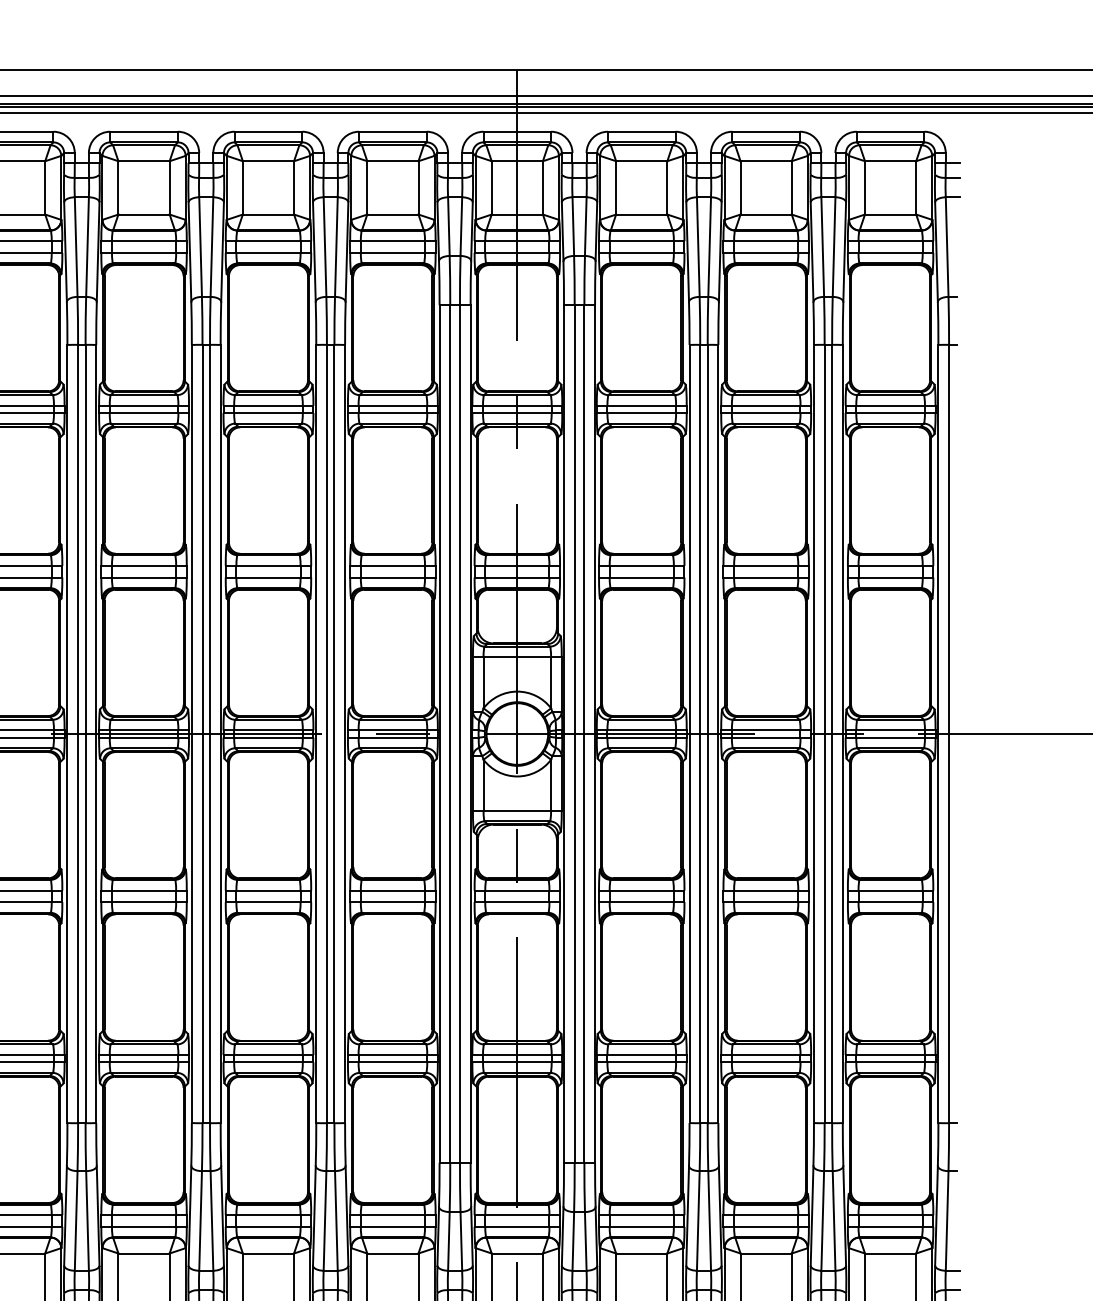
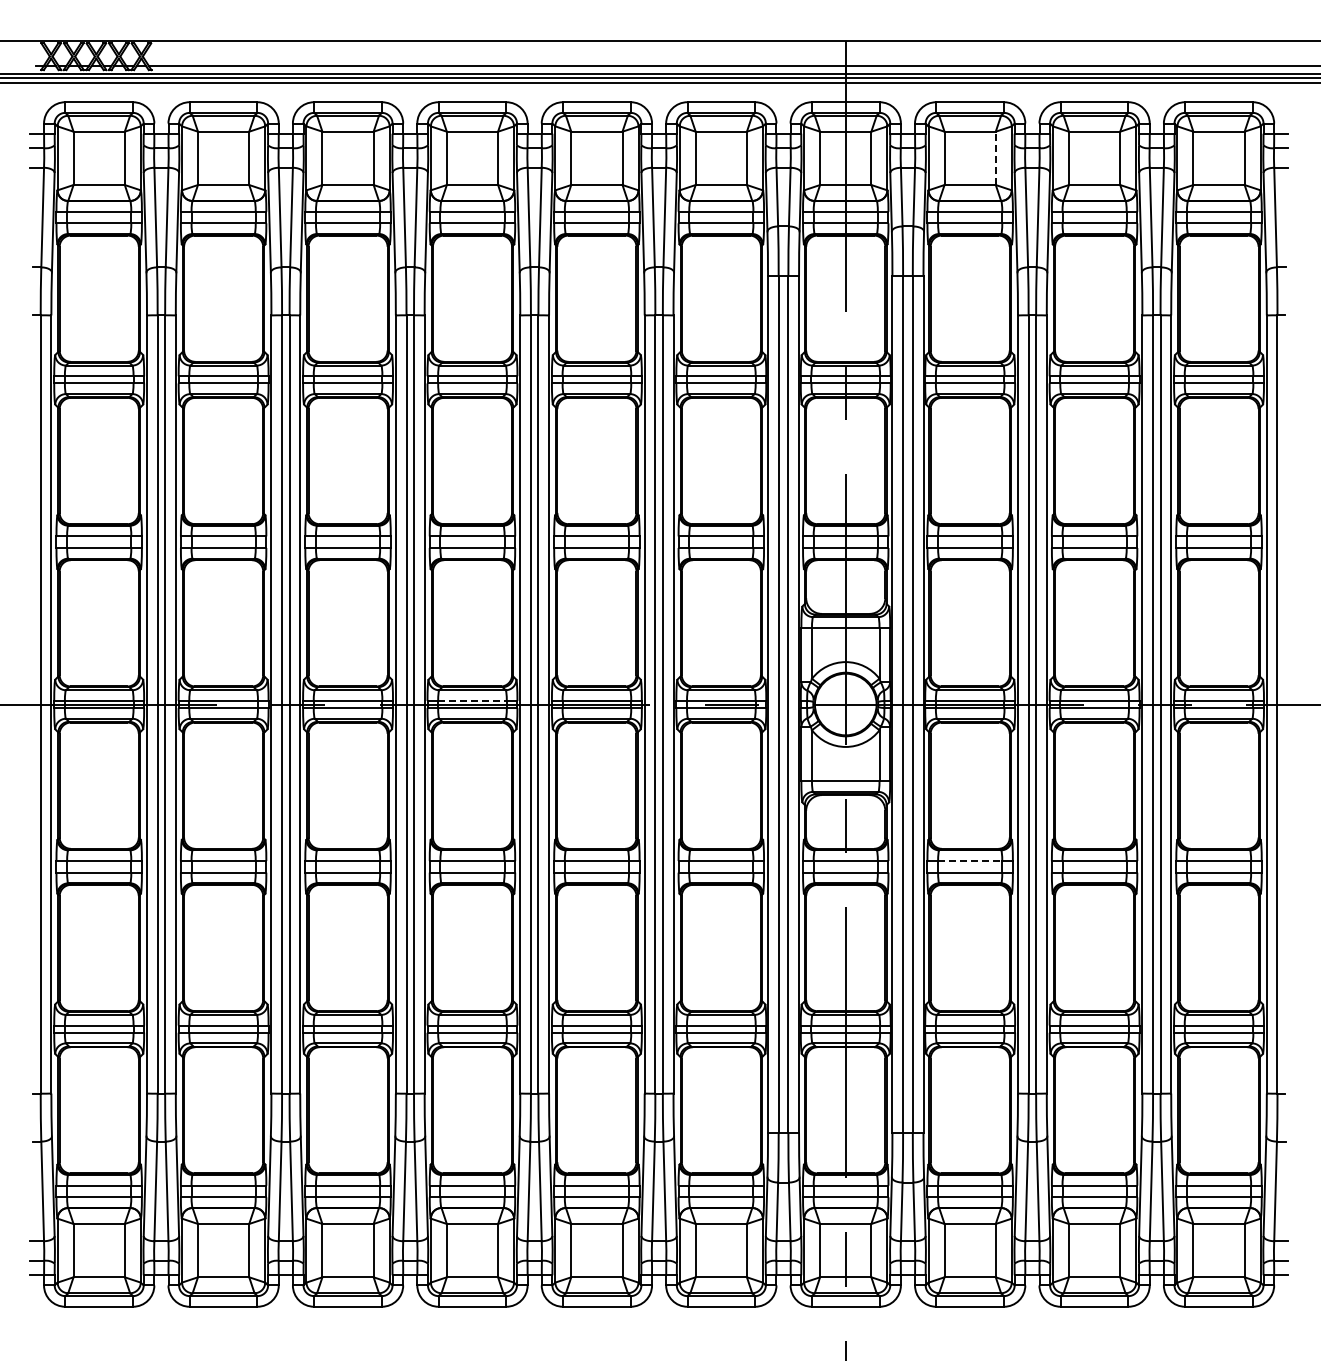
line: (667, 188) -> (995, 158), solid -> dashed
line: (144, 730) -> (472, 700), solid -> dashed
line: (642, 891) -> (970, 861), solid -> dashed

